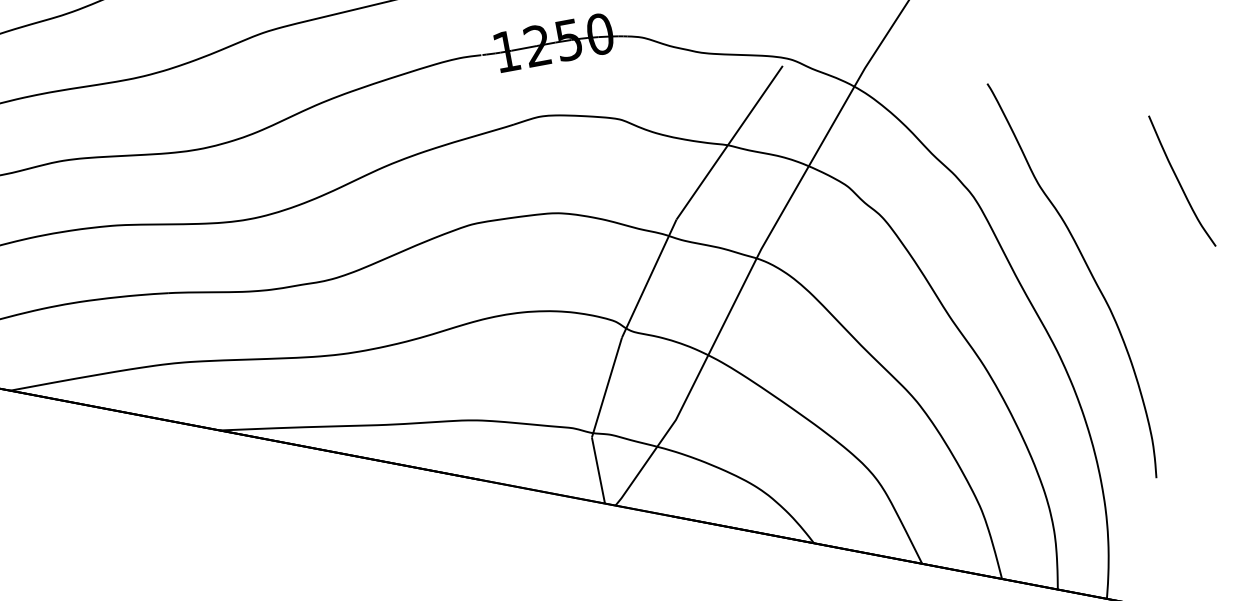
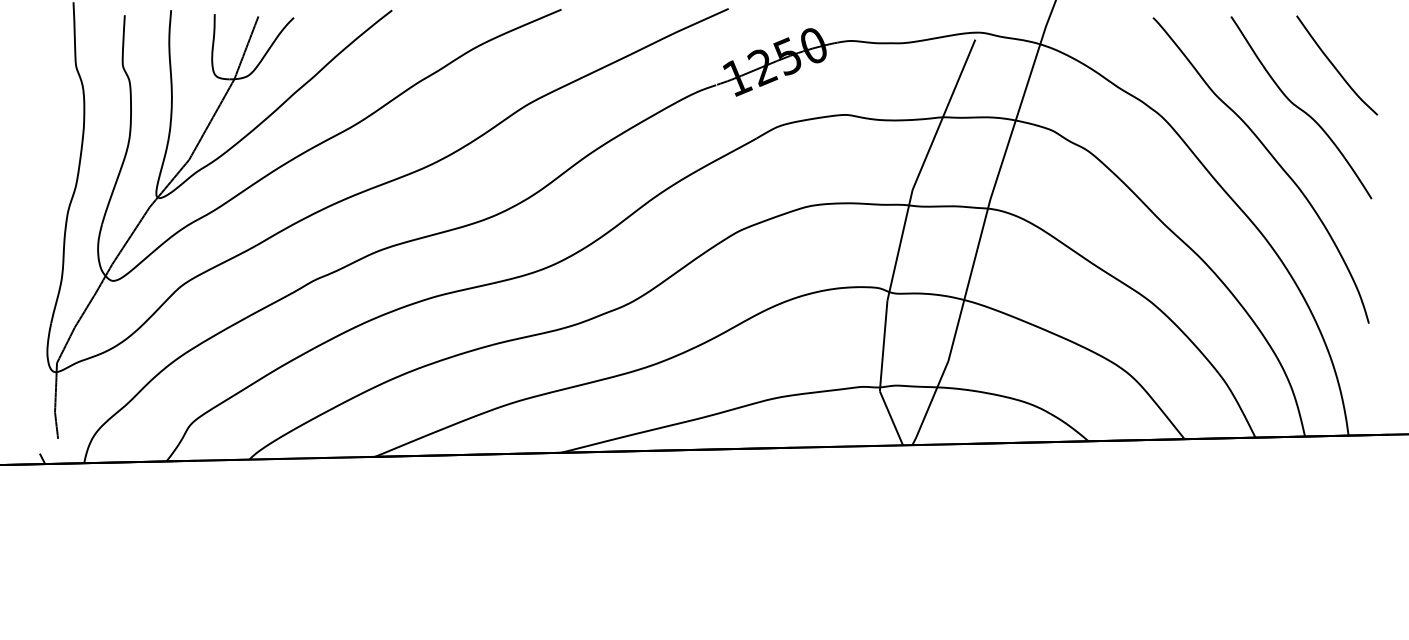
curve: (1132, 220) -> (1301, 108), added

